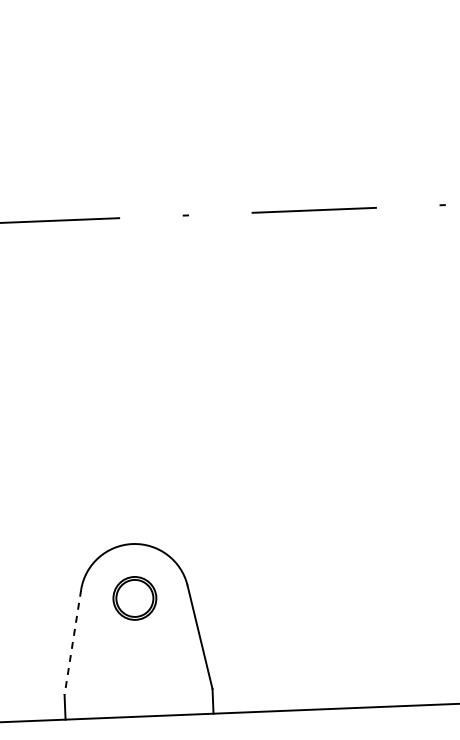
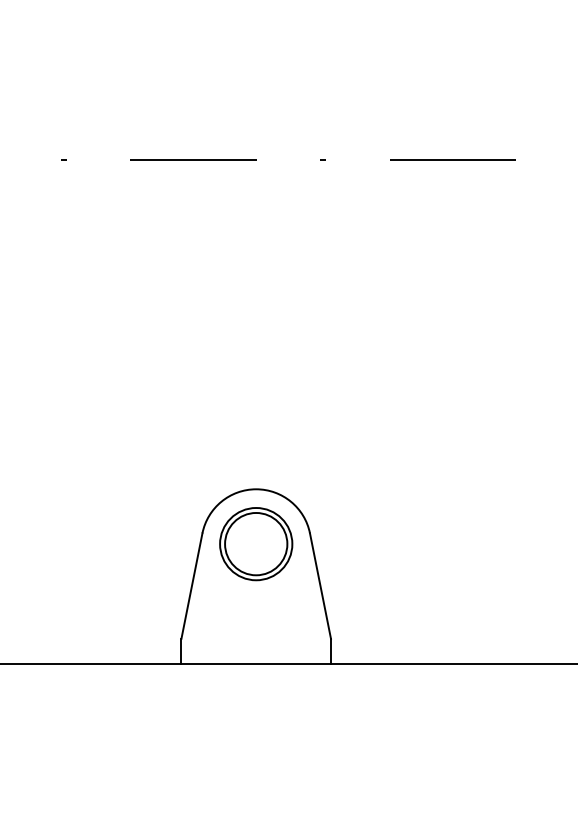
part: (135, 598) -> (256, 544), size x1.67
line: (72, 642) -> (191, 586), dashed -> solid

